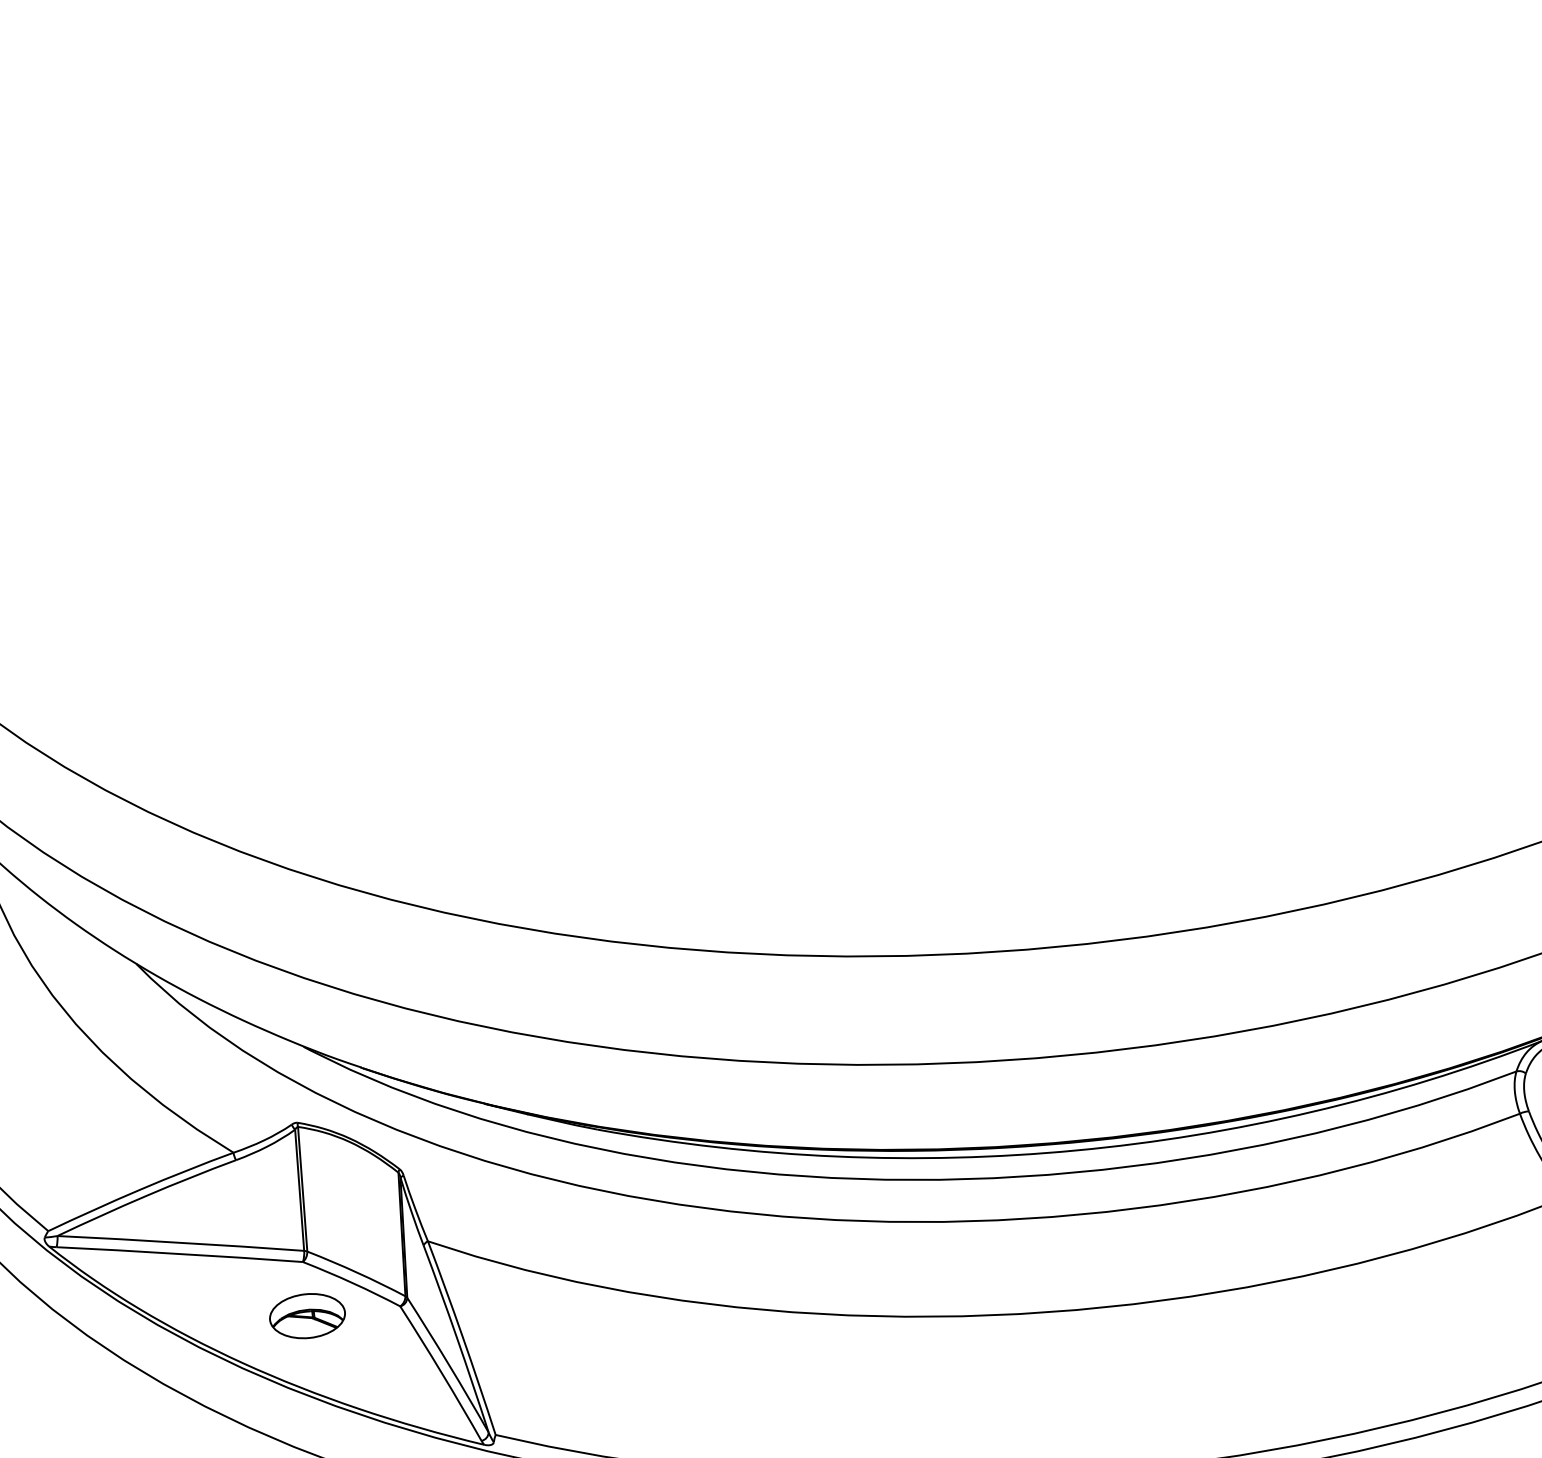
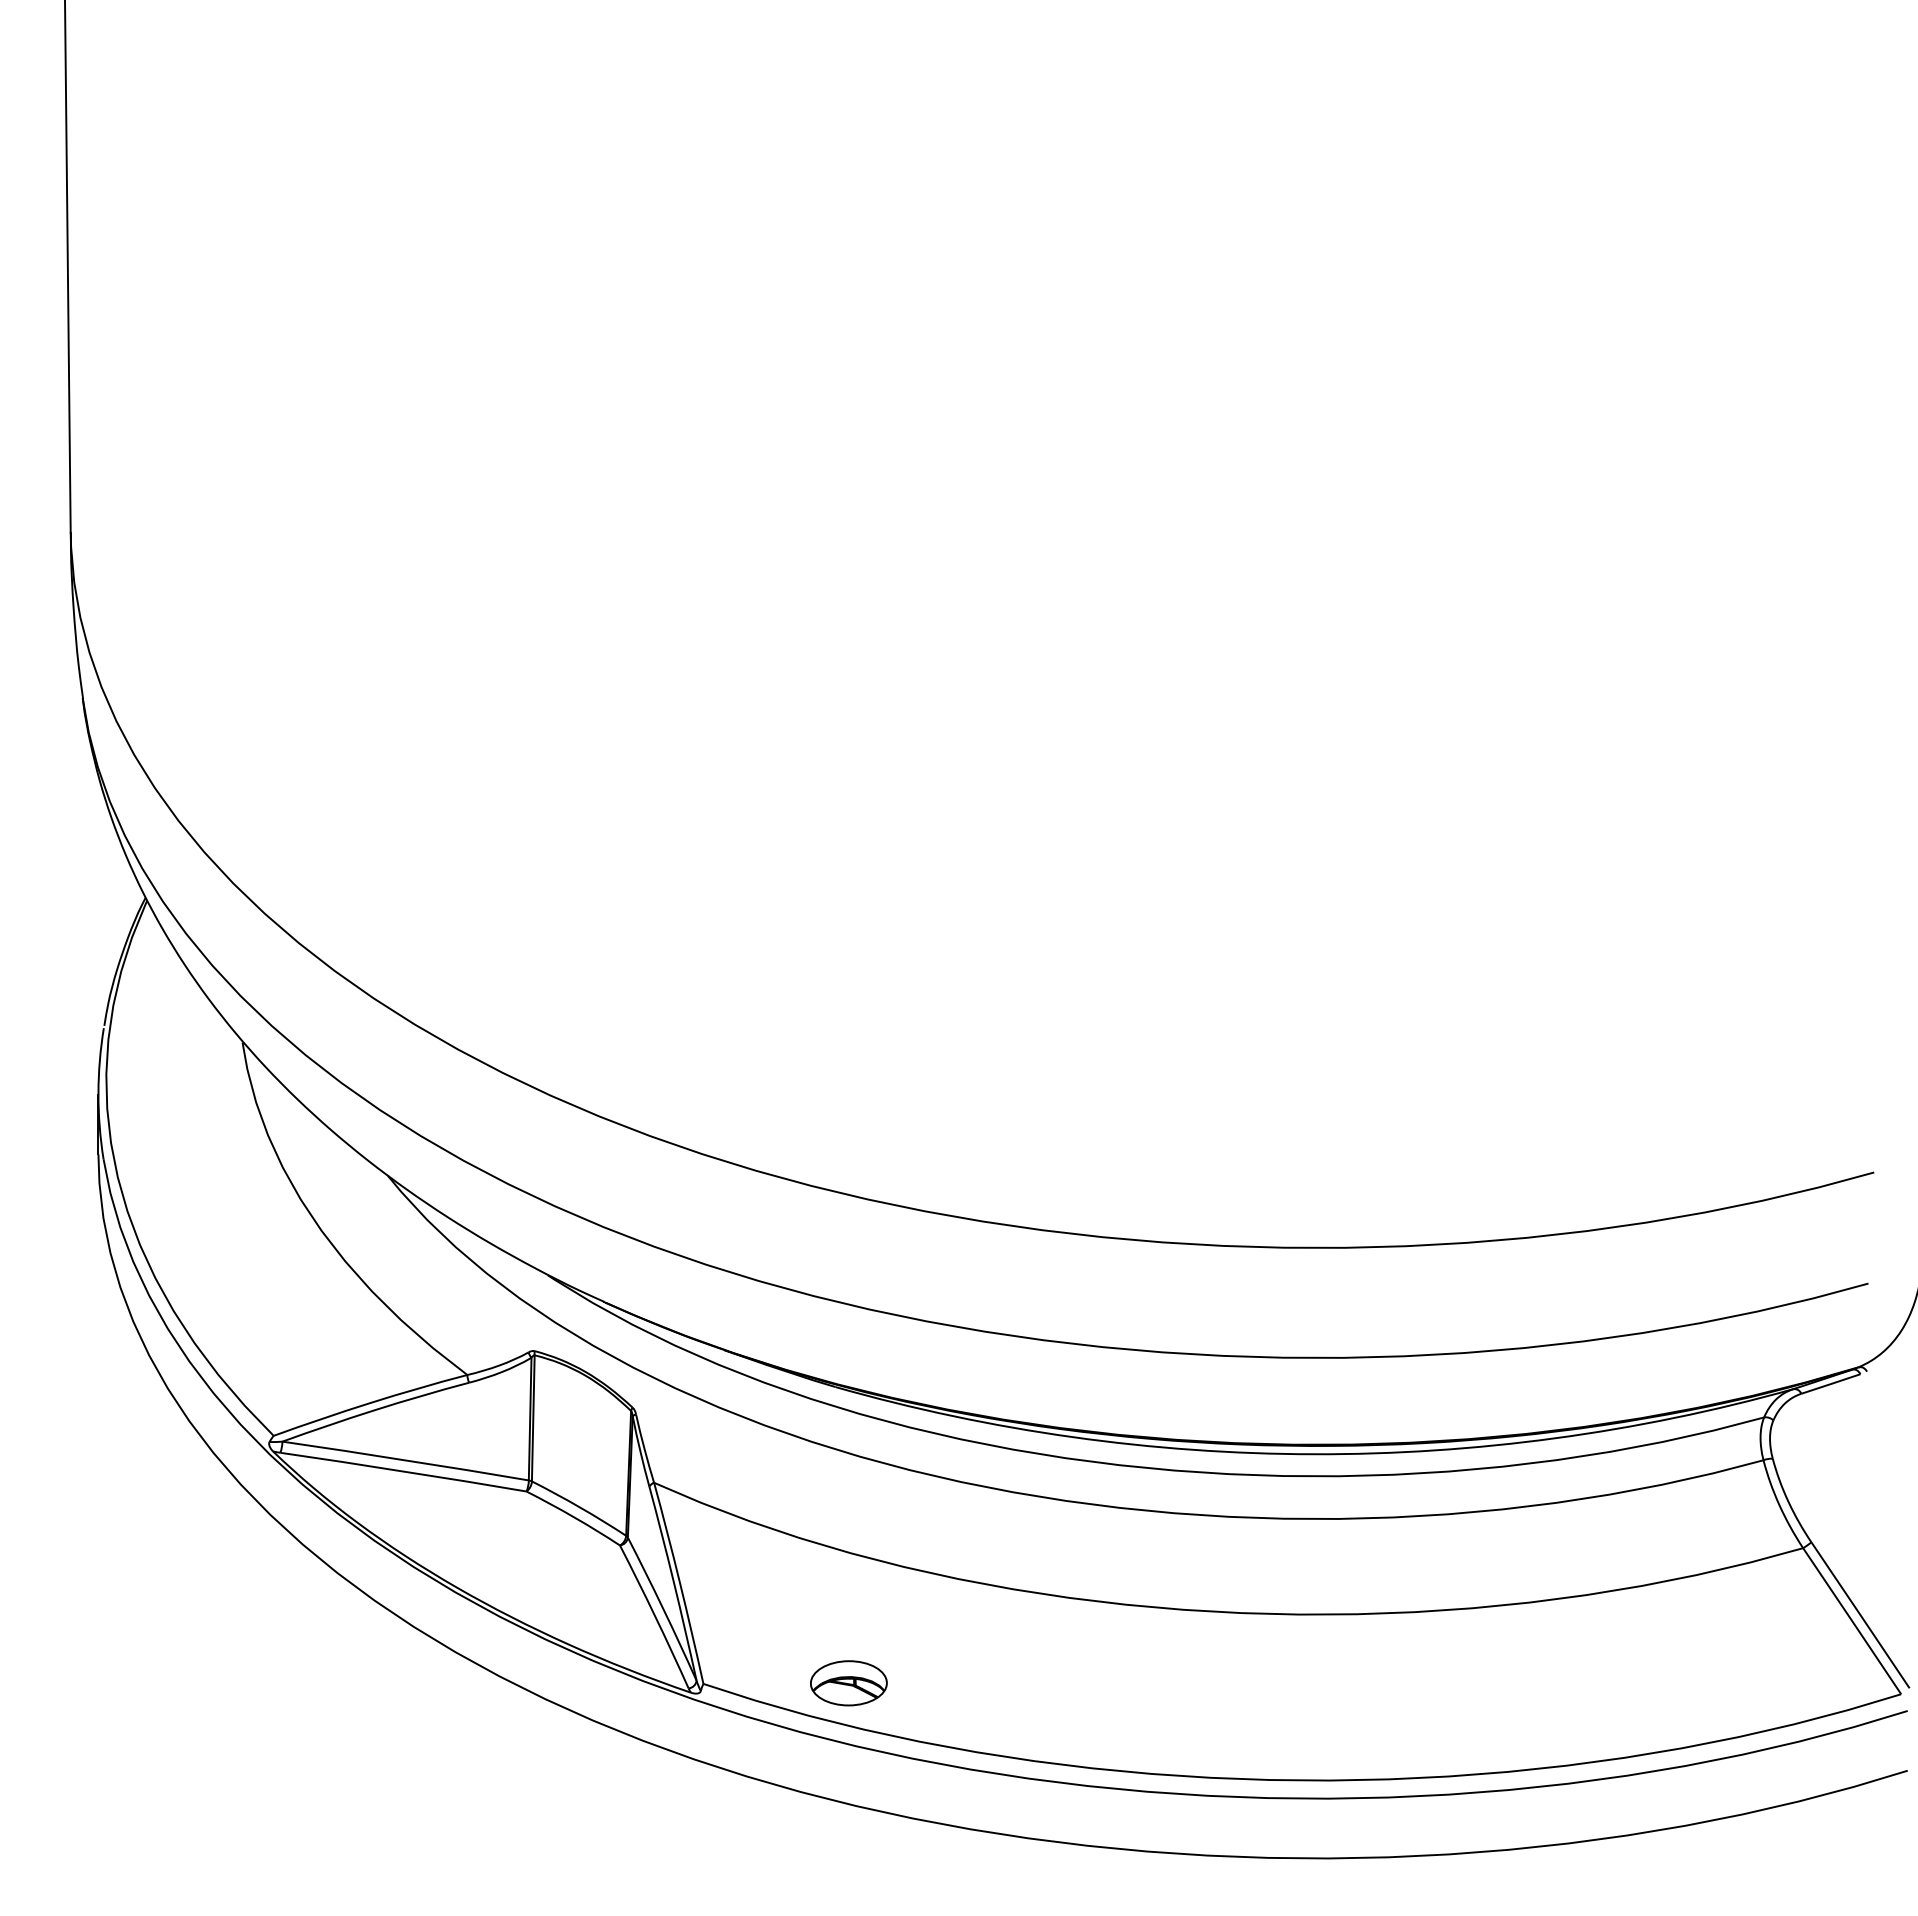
part: (307, 1316) -> (848, 1683), moved

